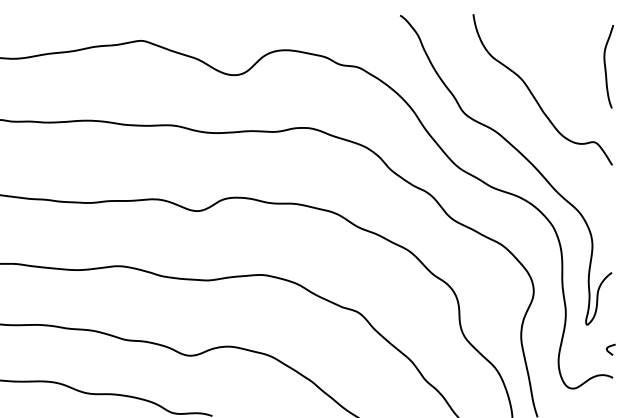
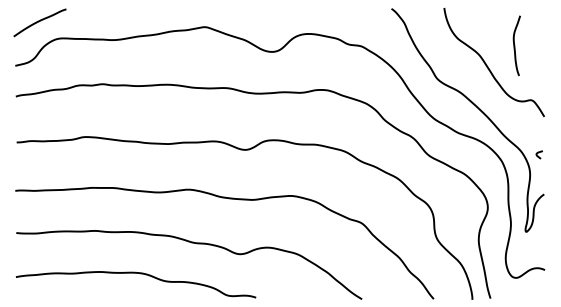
curve: (606, 66) -> (515, 45), moved
curve: (609, 347) -> (538, 153), moved

